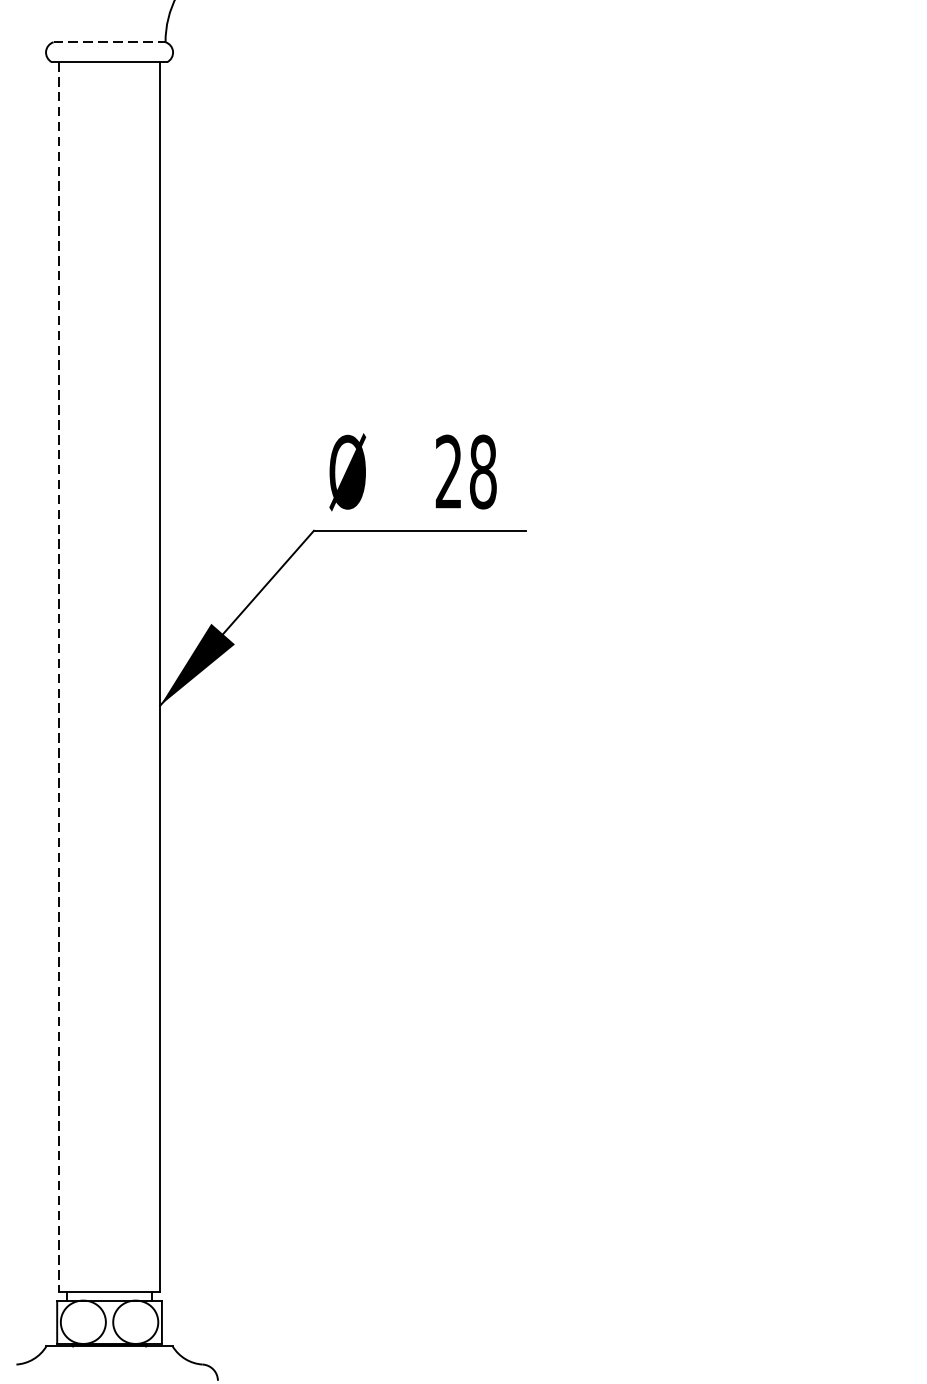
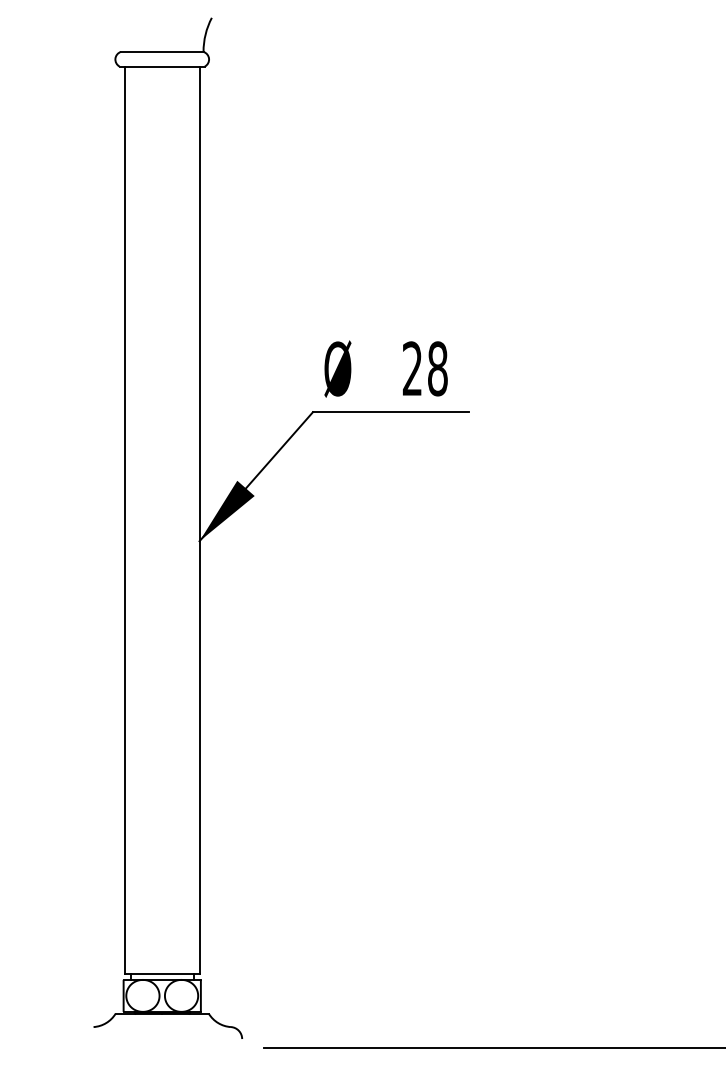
line: (109, 41) -> (162, 51), dashed -> solid
line: (58, 677) -> (124, 520), dashed -> solid

